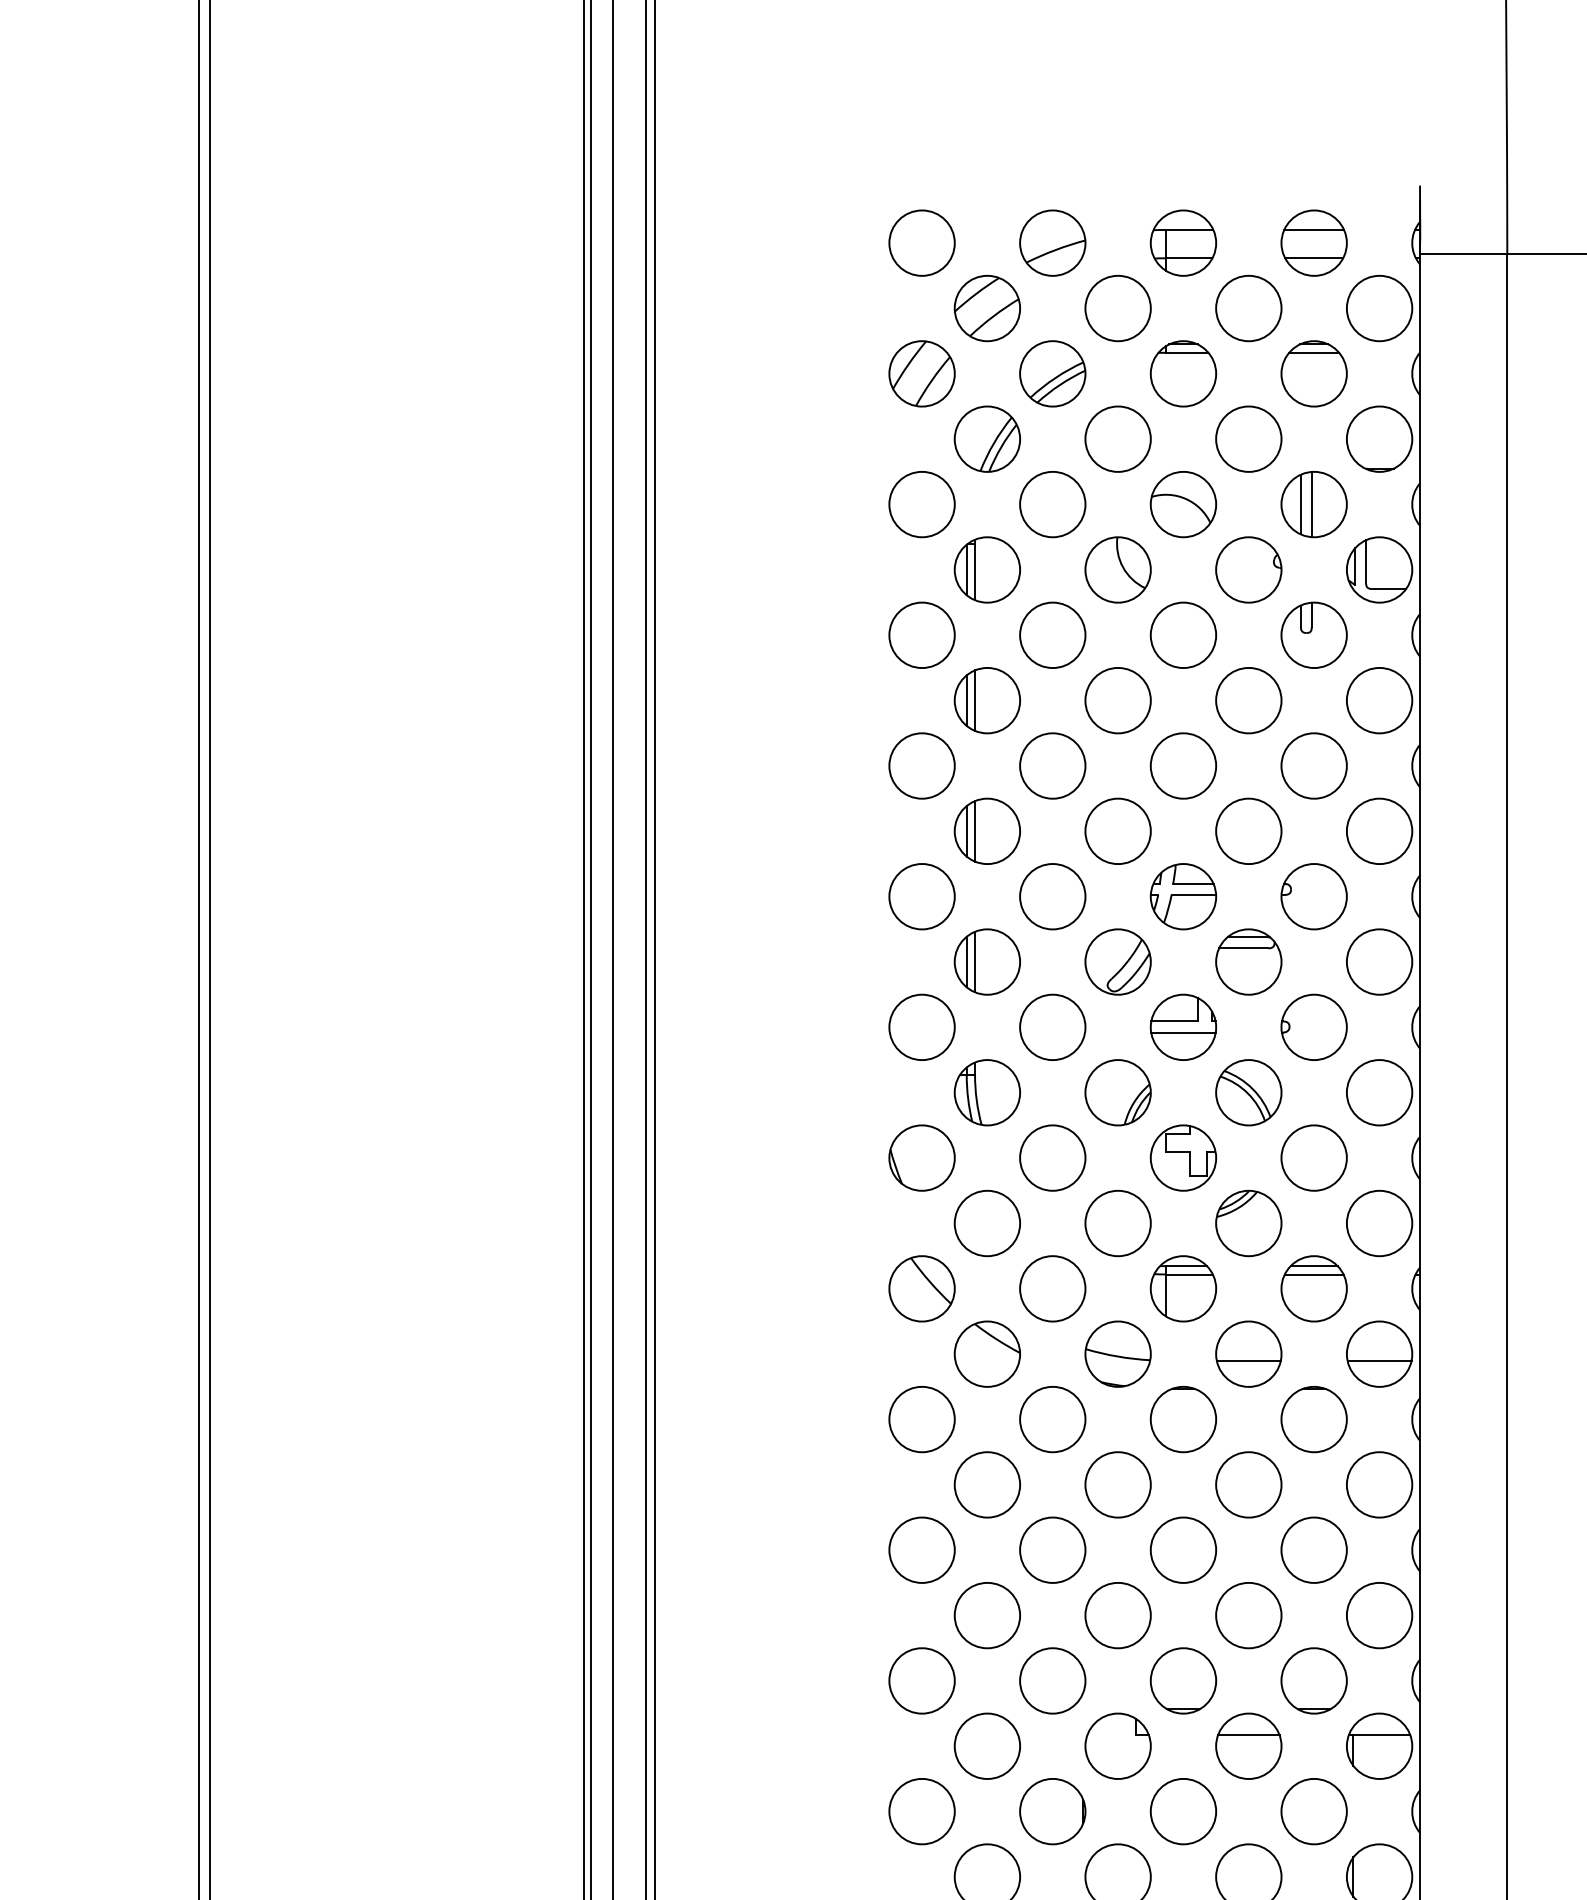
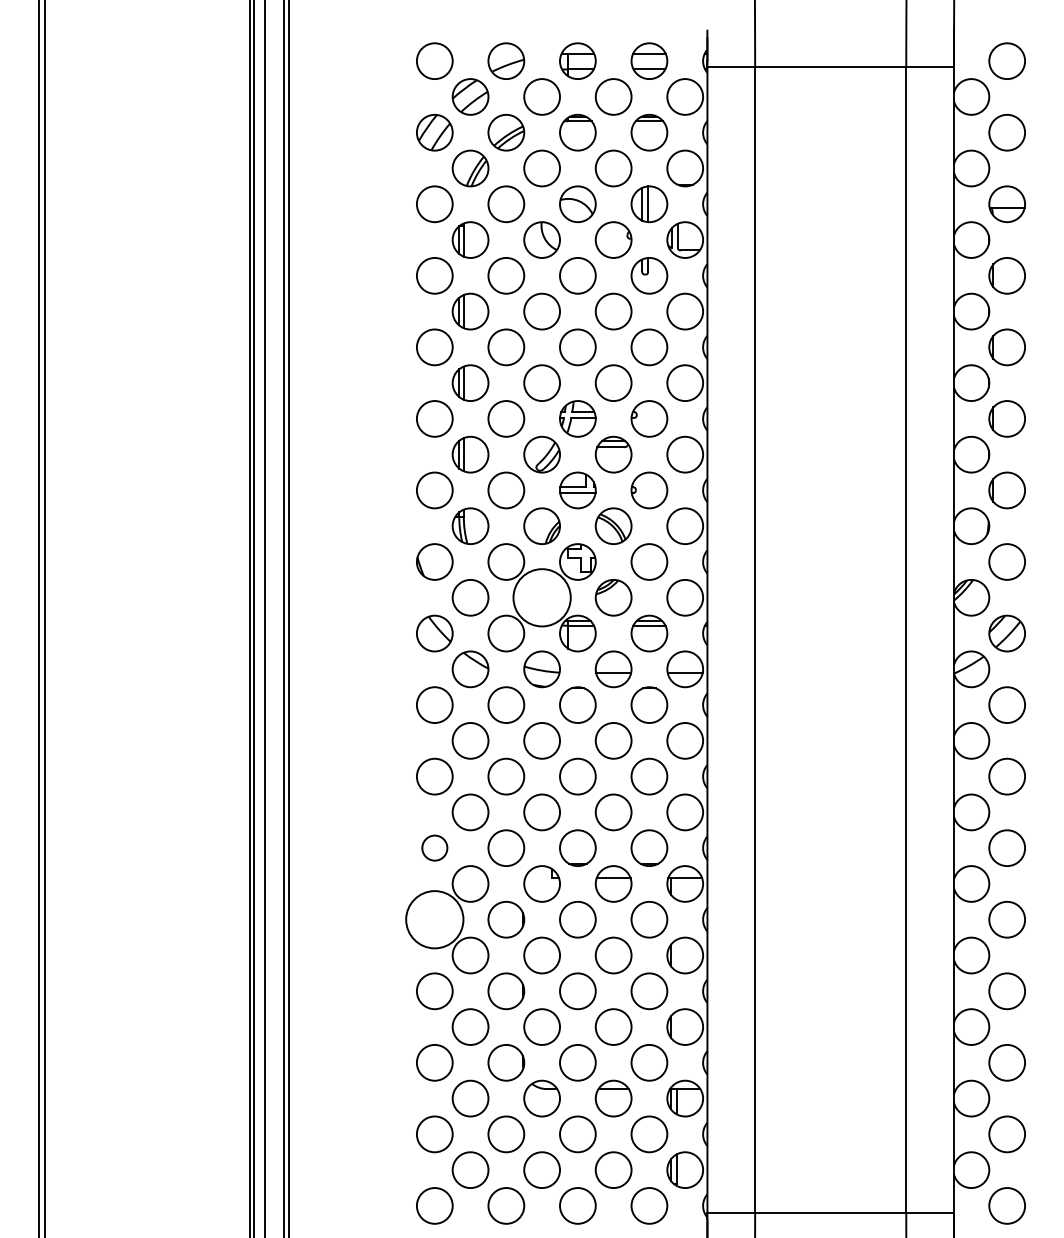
circle: (1118, 1222) -> (542, 597), size x1.6
circle: (921, 1679) -> (434, 847), size x0.7
circle: (921, 1811) -> (434, 919), size x1.6

